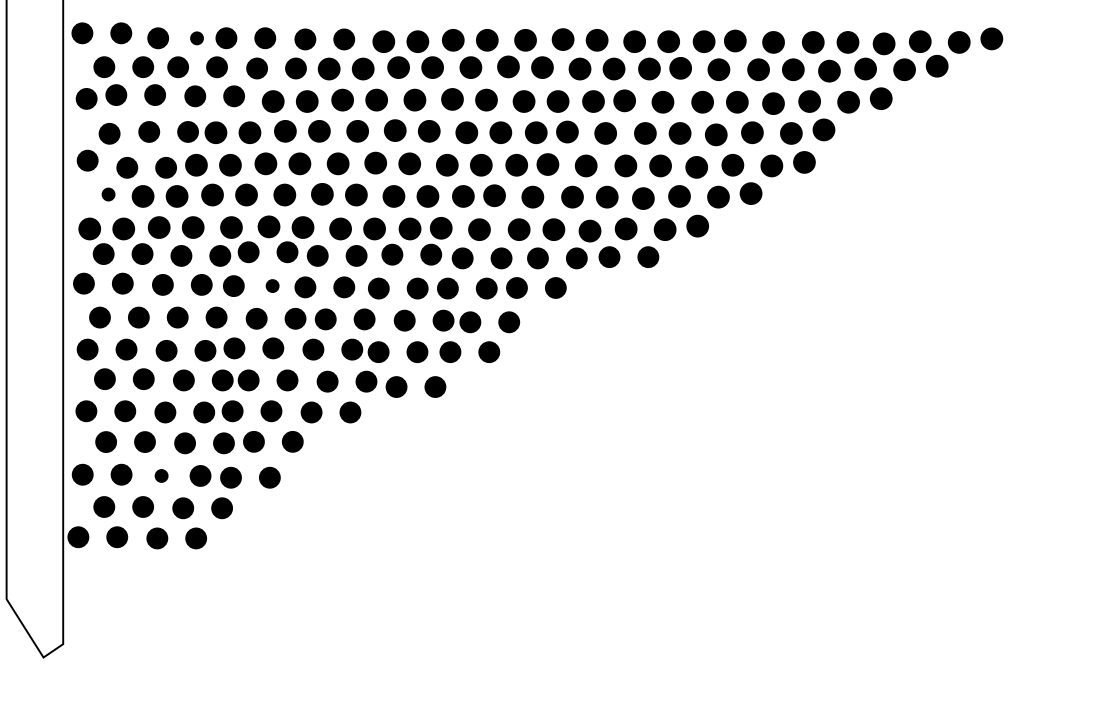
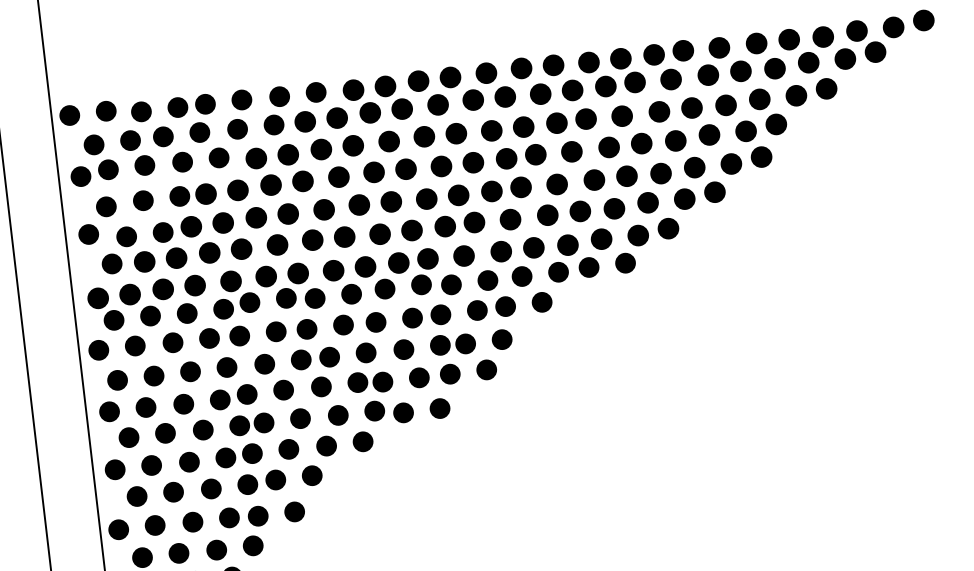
part: (196, 38) -> (177, 107), size x1.67
part: (108, 194) -> (112, 263), size x1.67
part: (272, 285) -> (275, 331), size x1.67
part: (161, 475) -> (192, 521), size x1.67

